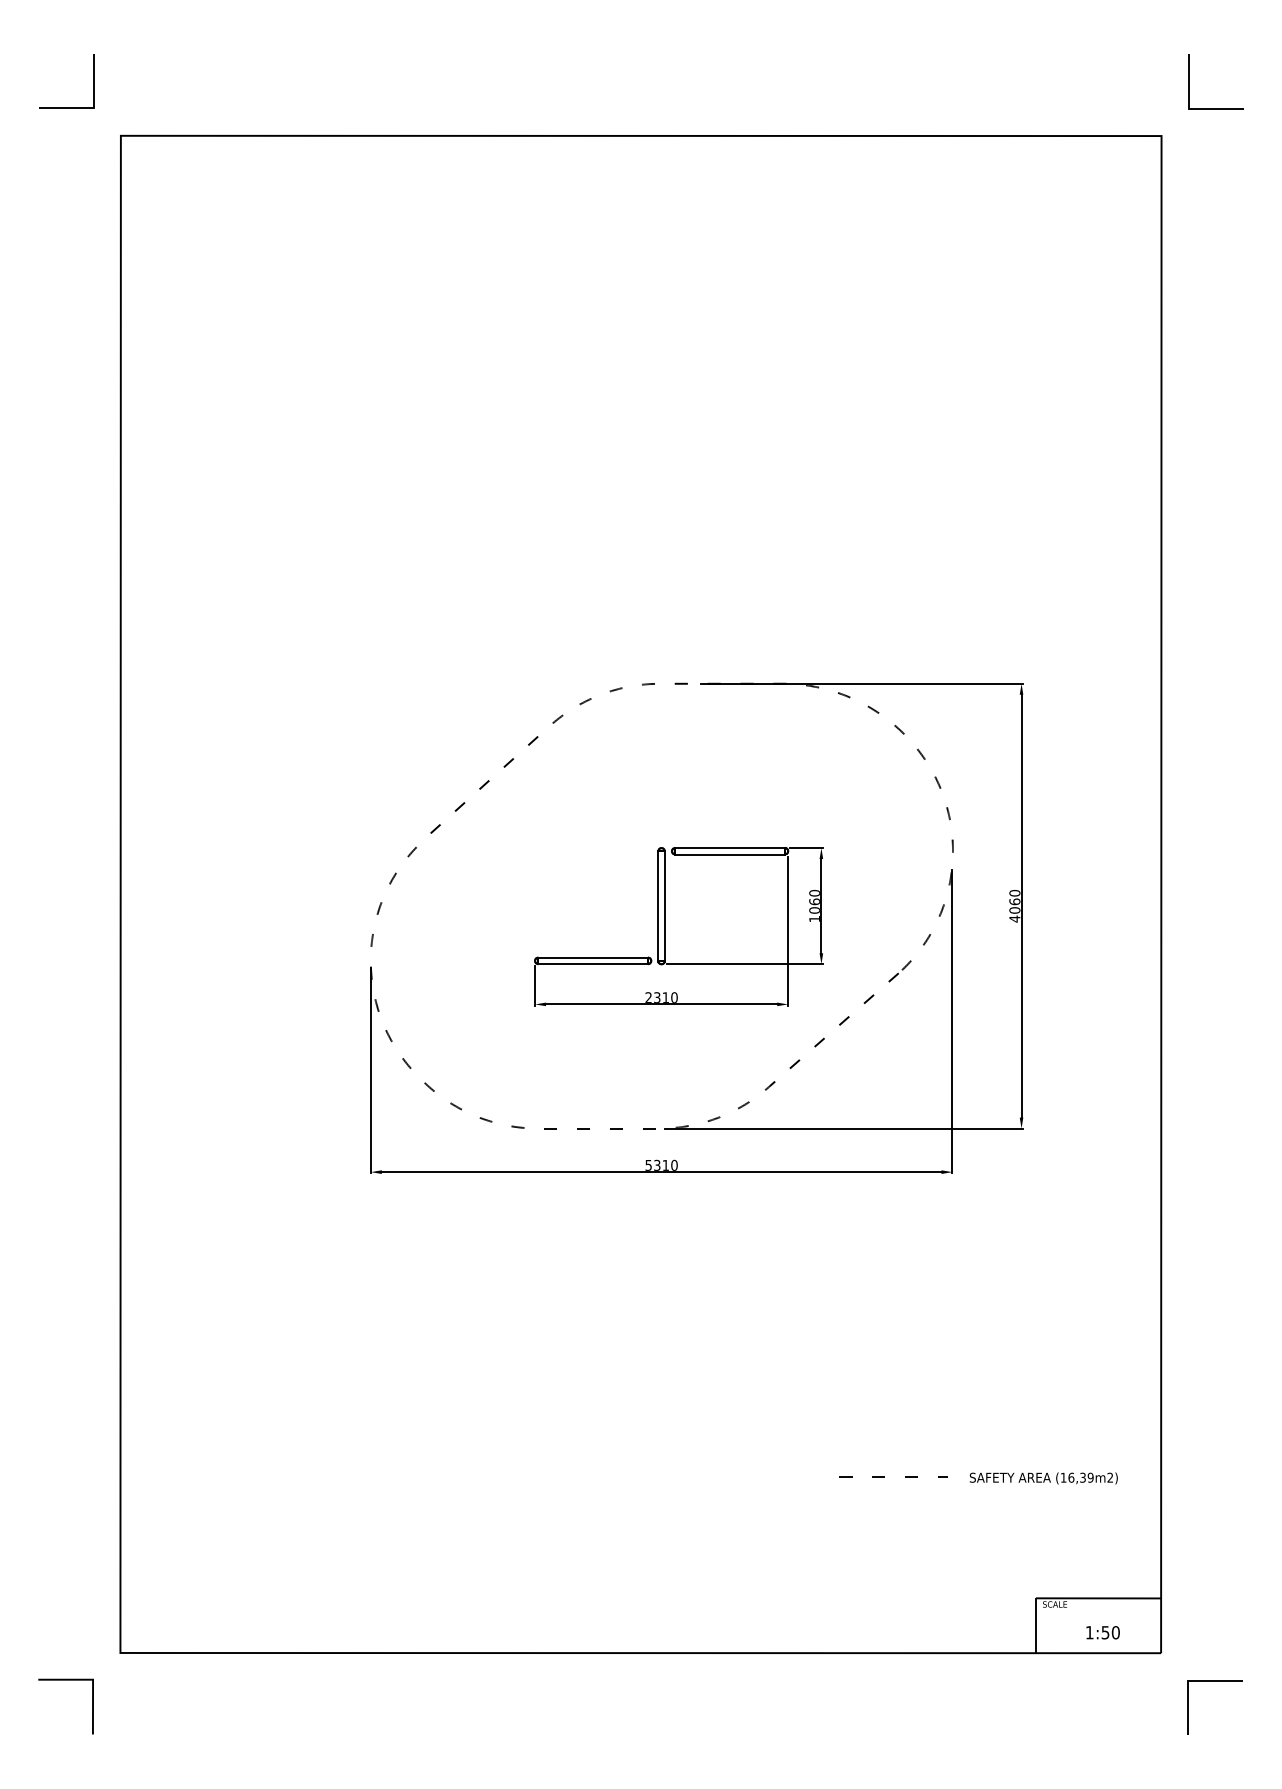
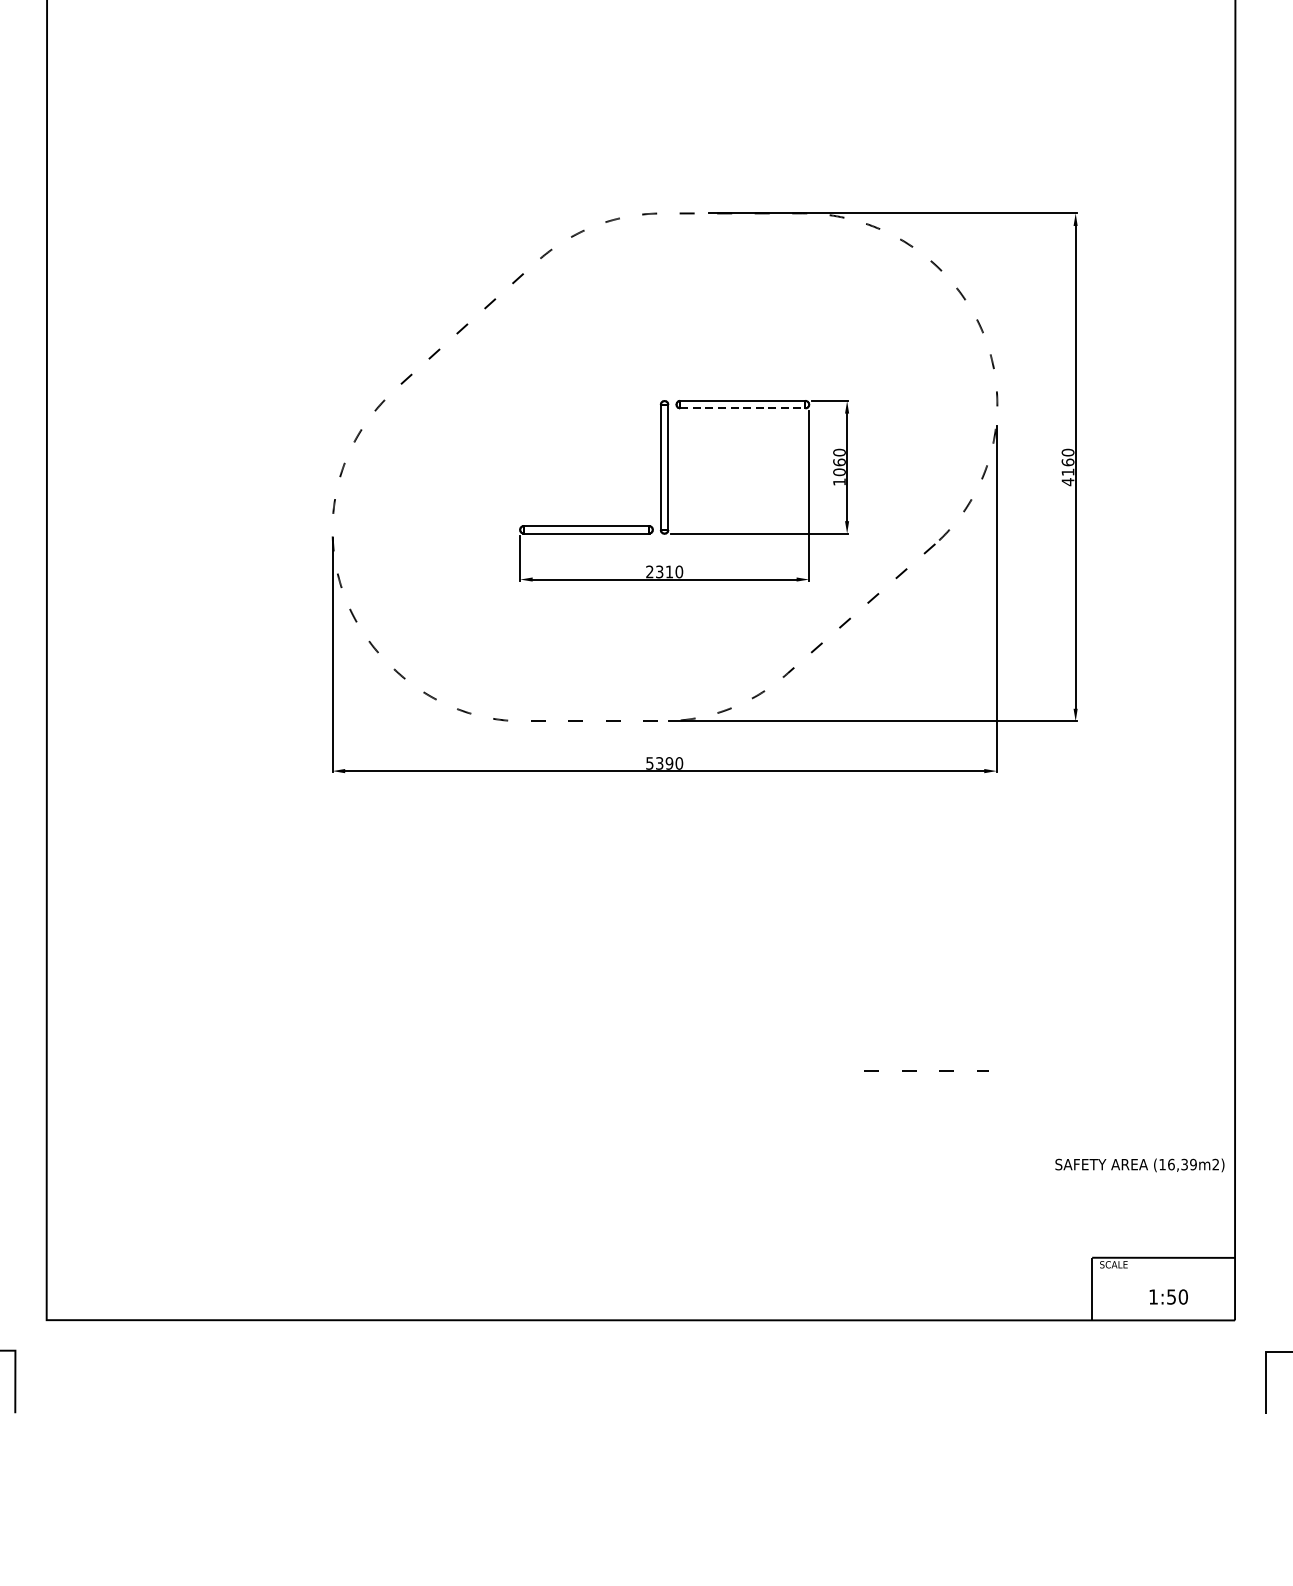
line: (730, 854) -> (743, 408), solid -> dashed
text: (1014, 910) -> (1067, 472), 4060 -> 4160
text: (665, 1164) -> (669, 762), 5310 -> 5390
line: (884, 1476) -> (915, 1070), moved
text: (1043, 1478) -> (1139, 1165), moved

